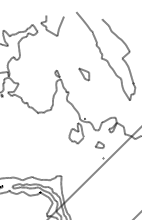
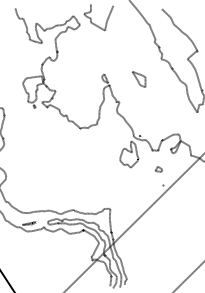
part: (99, 145) -> (158, 169), size x0.62

